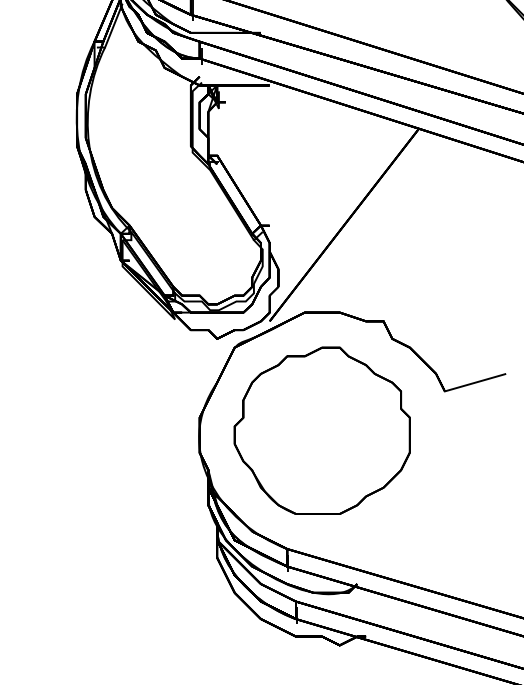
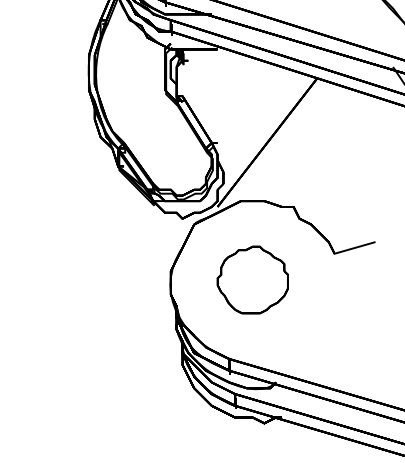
part: (321, 429) -> (252, 279), size x0.6

